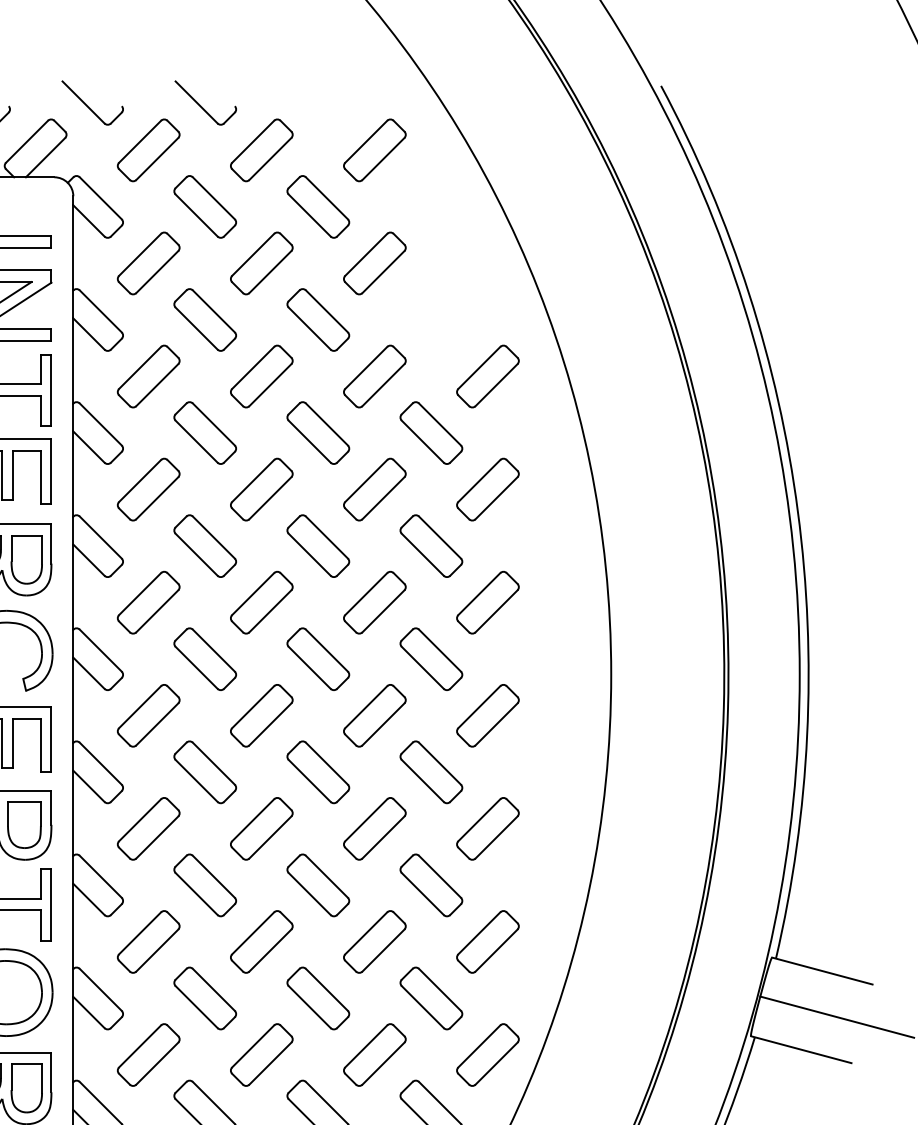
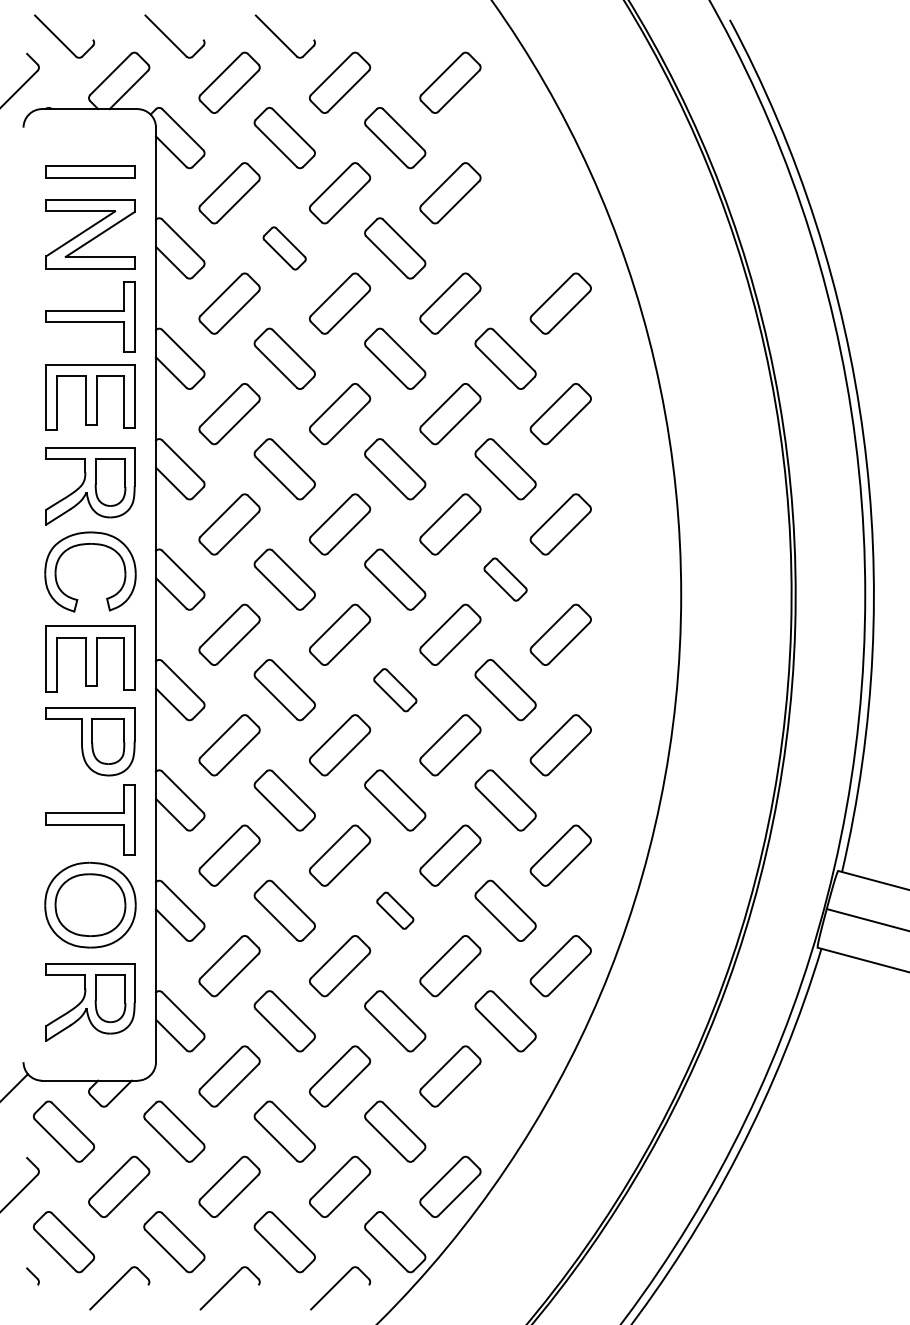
part: (204, 320) -> (284, 248), size x0.7
part: (431, 659) -> (505, 579), size x0.7
part: (318, 772) -> (395, 690), size x0.7
part: (318, 998) -> (395, 910), size x0.6

